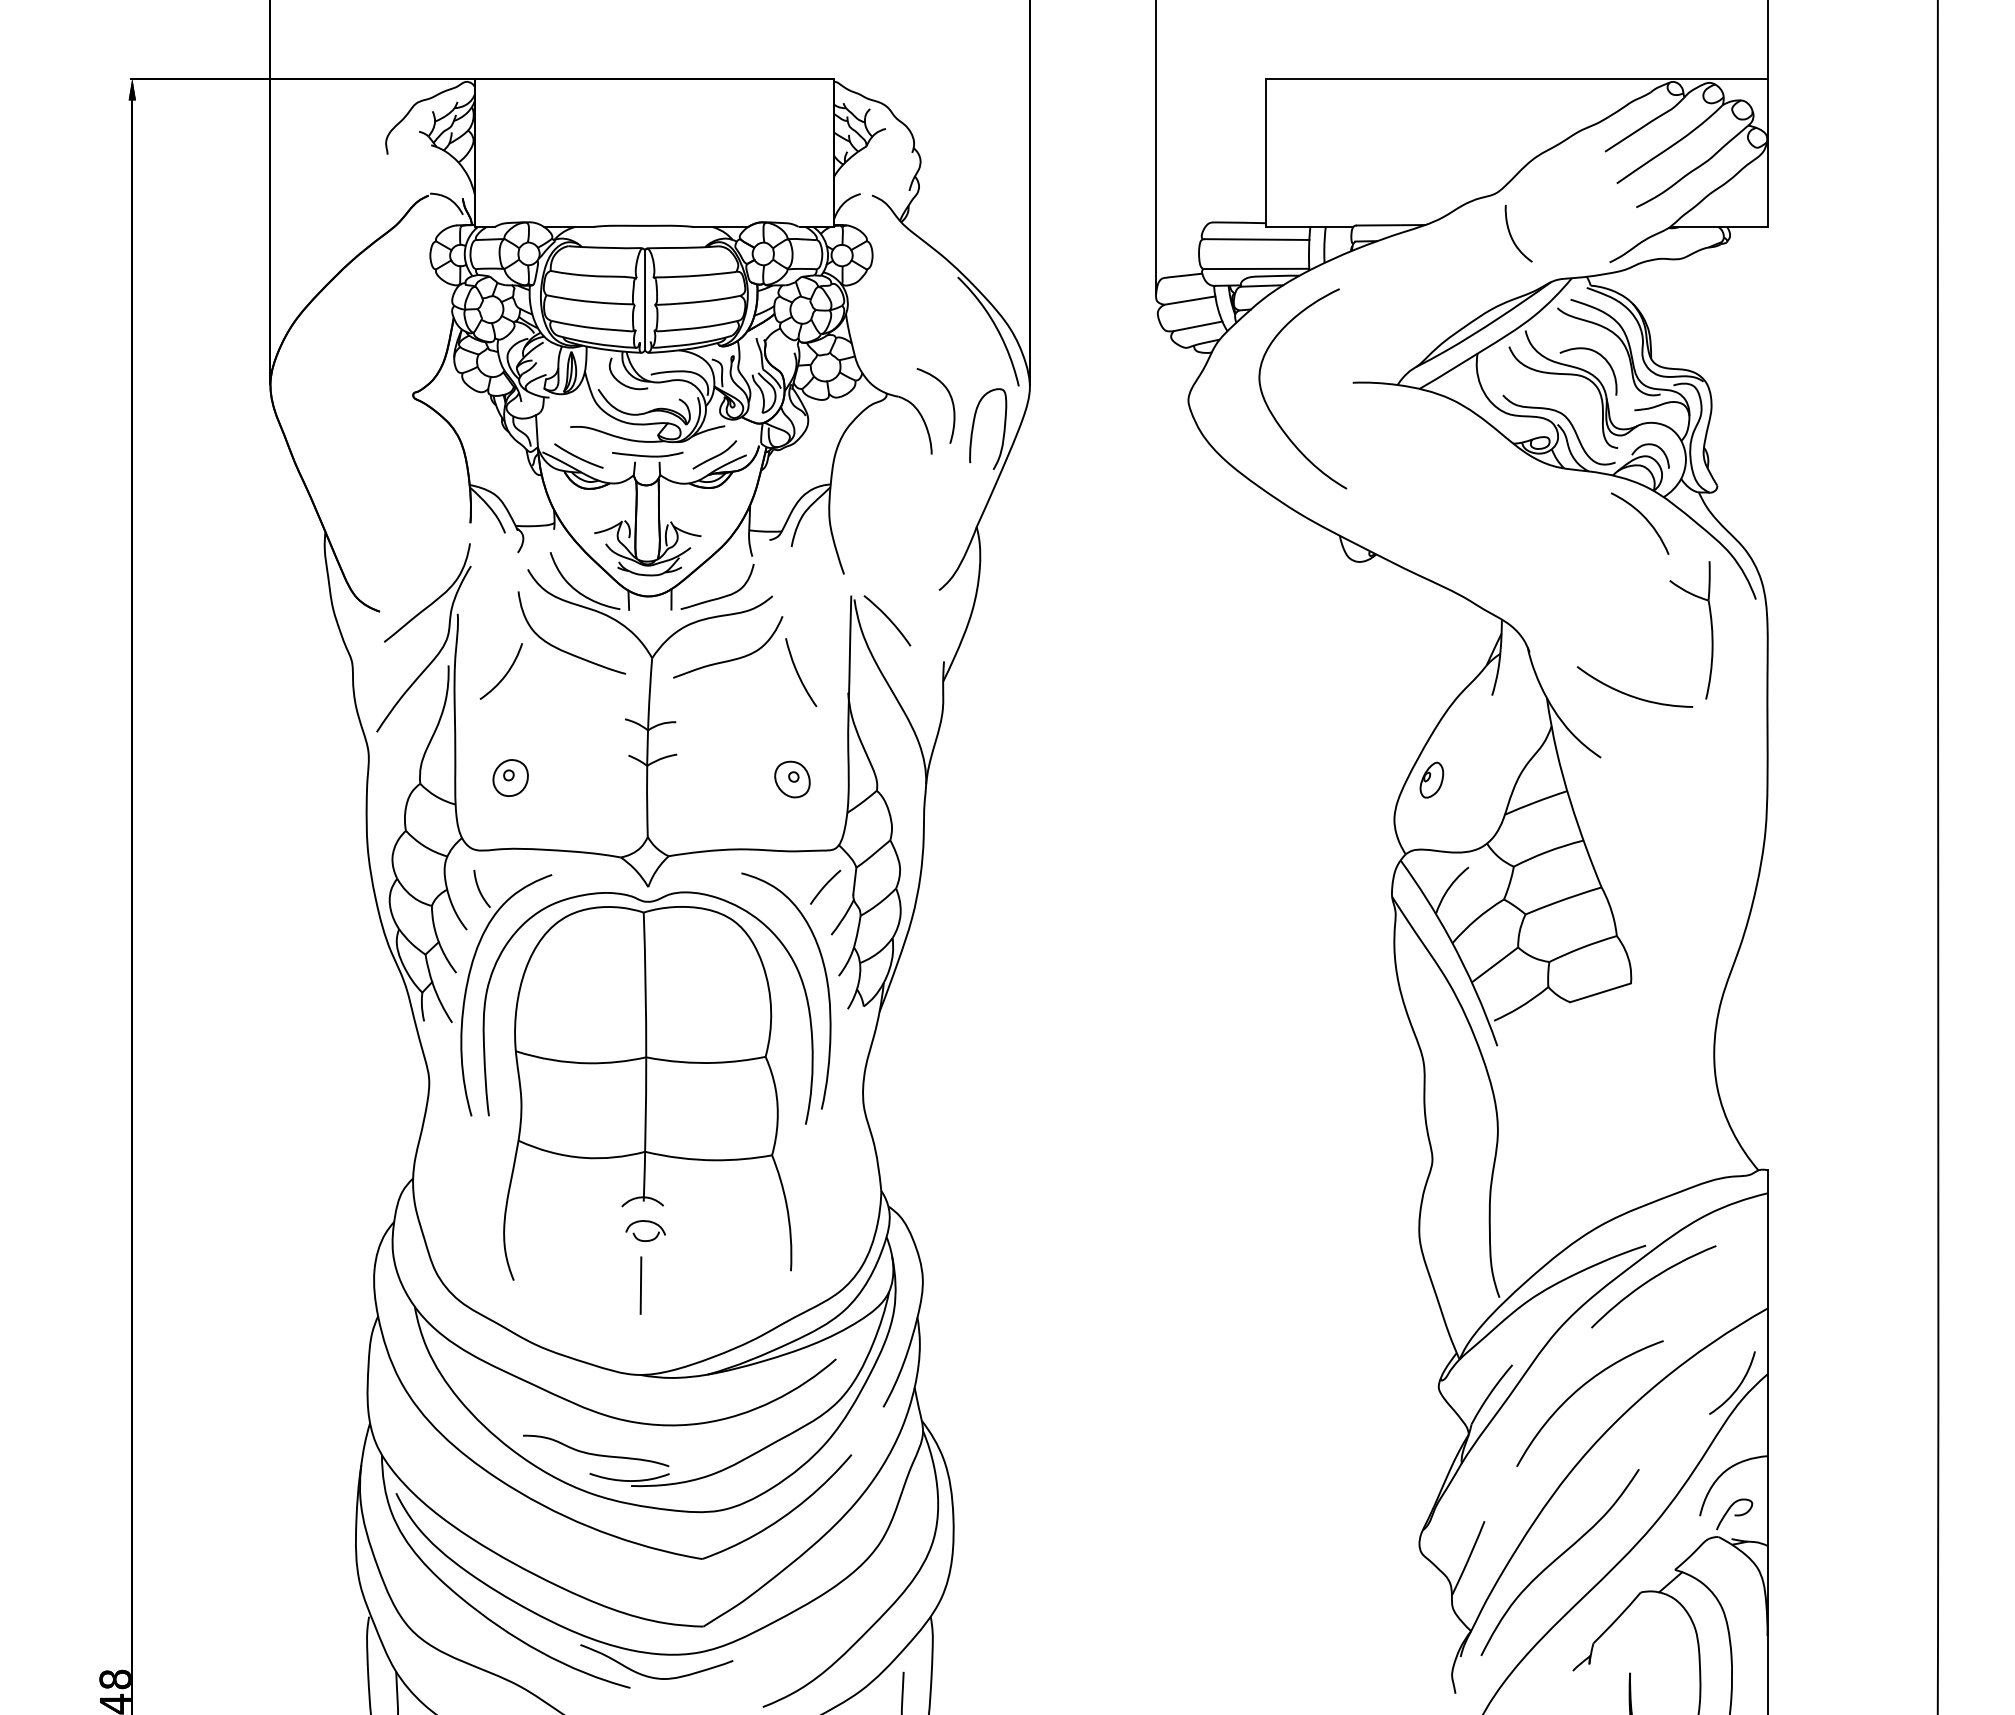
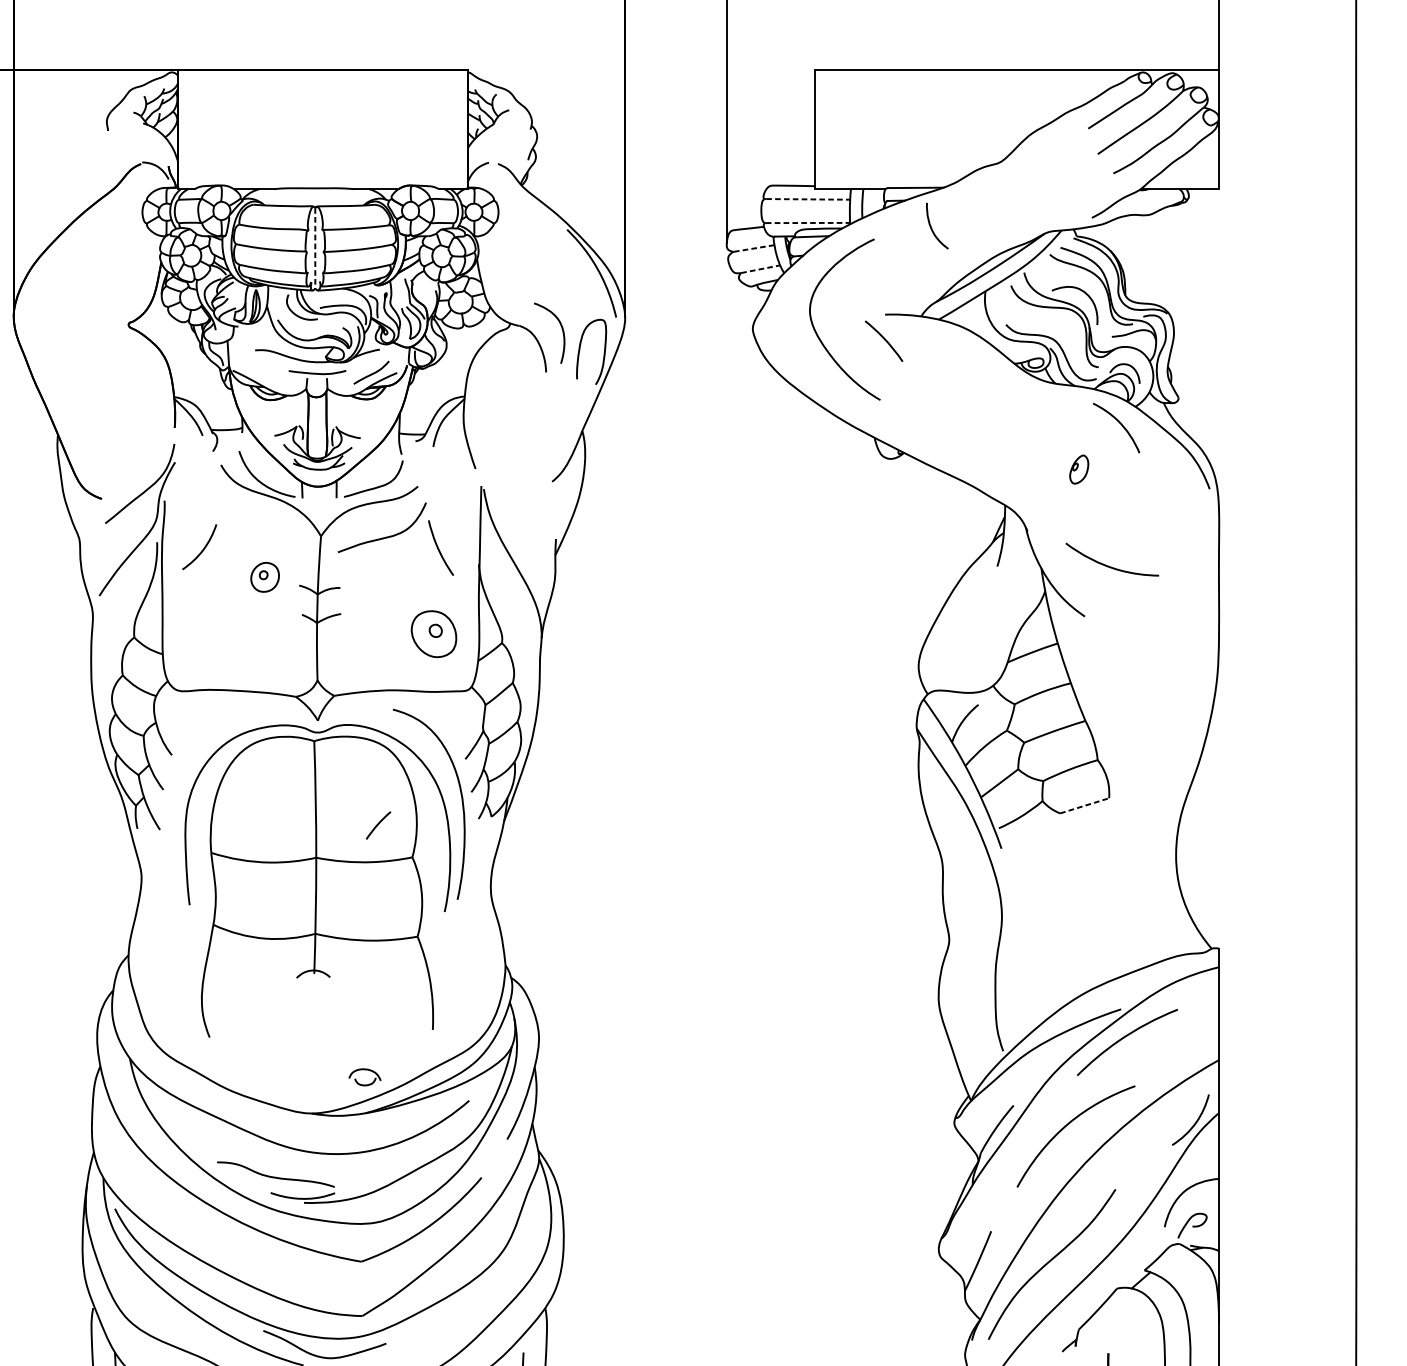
curve: (1512, 236) -> (932, 228), moved
line: (1257, 239) -> (808, 199), solid -> dashed
line: (1257, 268) -> (808, 222), solid -> dashed
line: (645, 300) -> (315, 248), solid -> dashed
line: (1189, 300) -> (753, 248), solid -> dashed
line: (1198, 326) -> (760, 269), solid -> dashed
curve: (578, 456) -> (261, 374), removed
curve: (888, 619) -> (884, 340), moved
part: (1710, 625) -> (1173, 510), removed
curve: (562, 649) -> (248, 529), removed
part: (510, 777) -> (264, 576), moved
part: (792, 779) -> (434, 634), size x1.6
part: (1431, 779) -> (1078, 469), moved
curve: (825, 886) -> (378, 824), moved
part: (468, 983) -> (173, 798), removed
line: (1600, 992) -> (1084, 805), solid -> dashed
part: (645, 1222) -> (364, 1070), moved
line: (640, 1285) -> (311, 1041), removed

